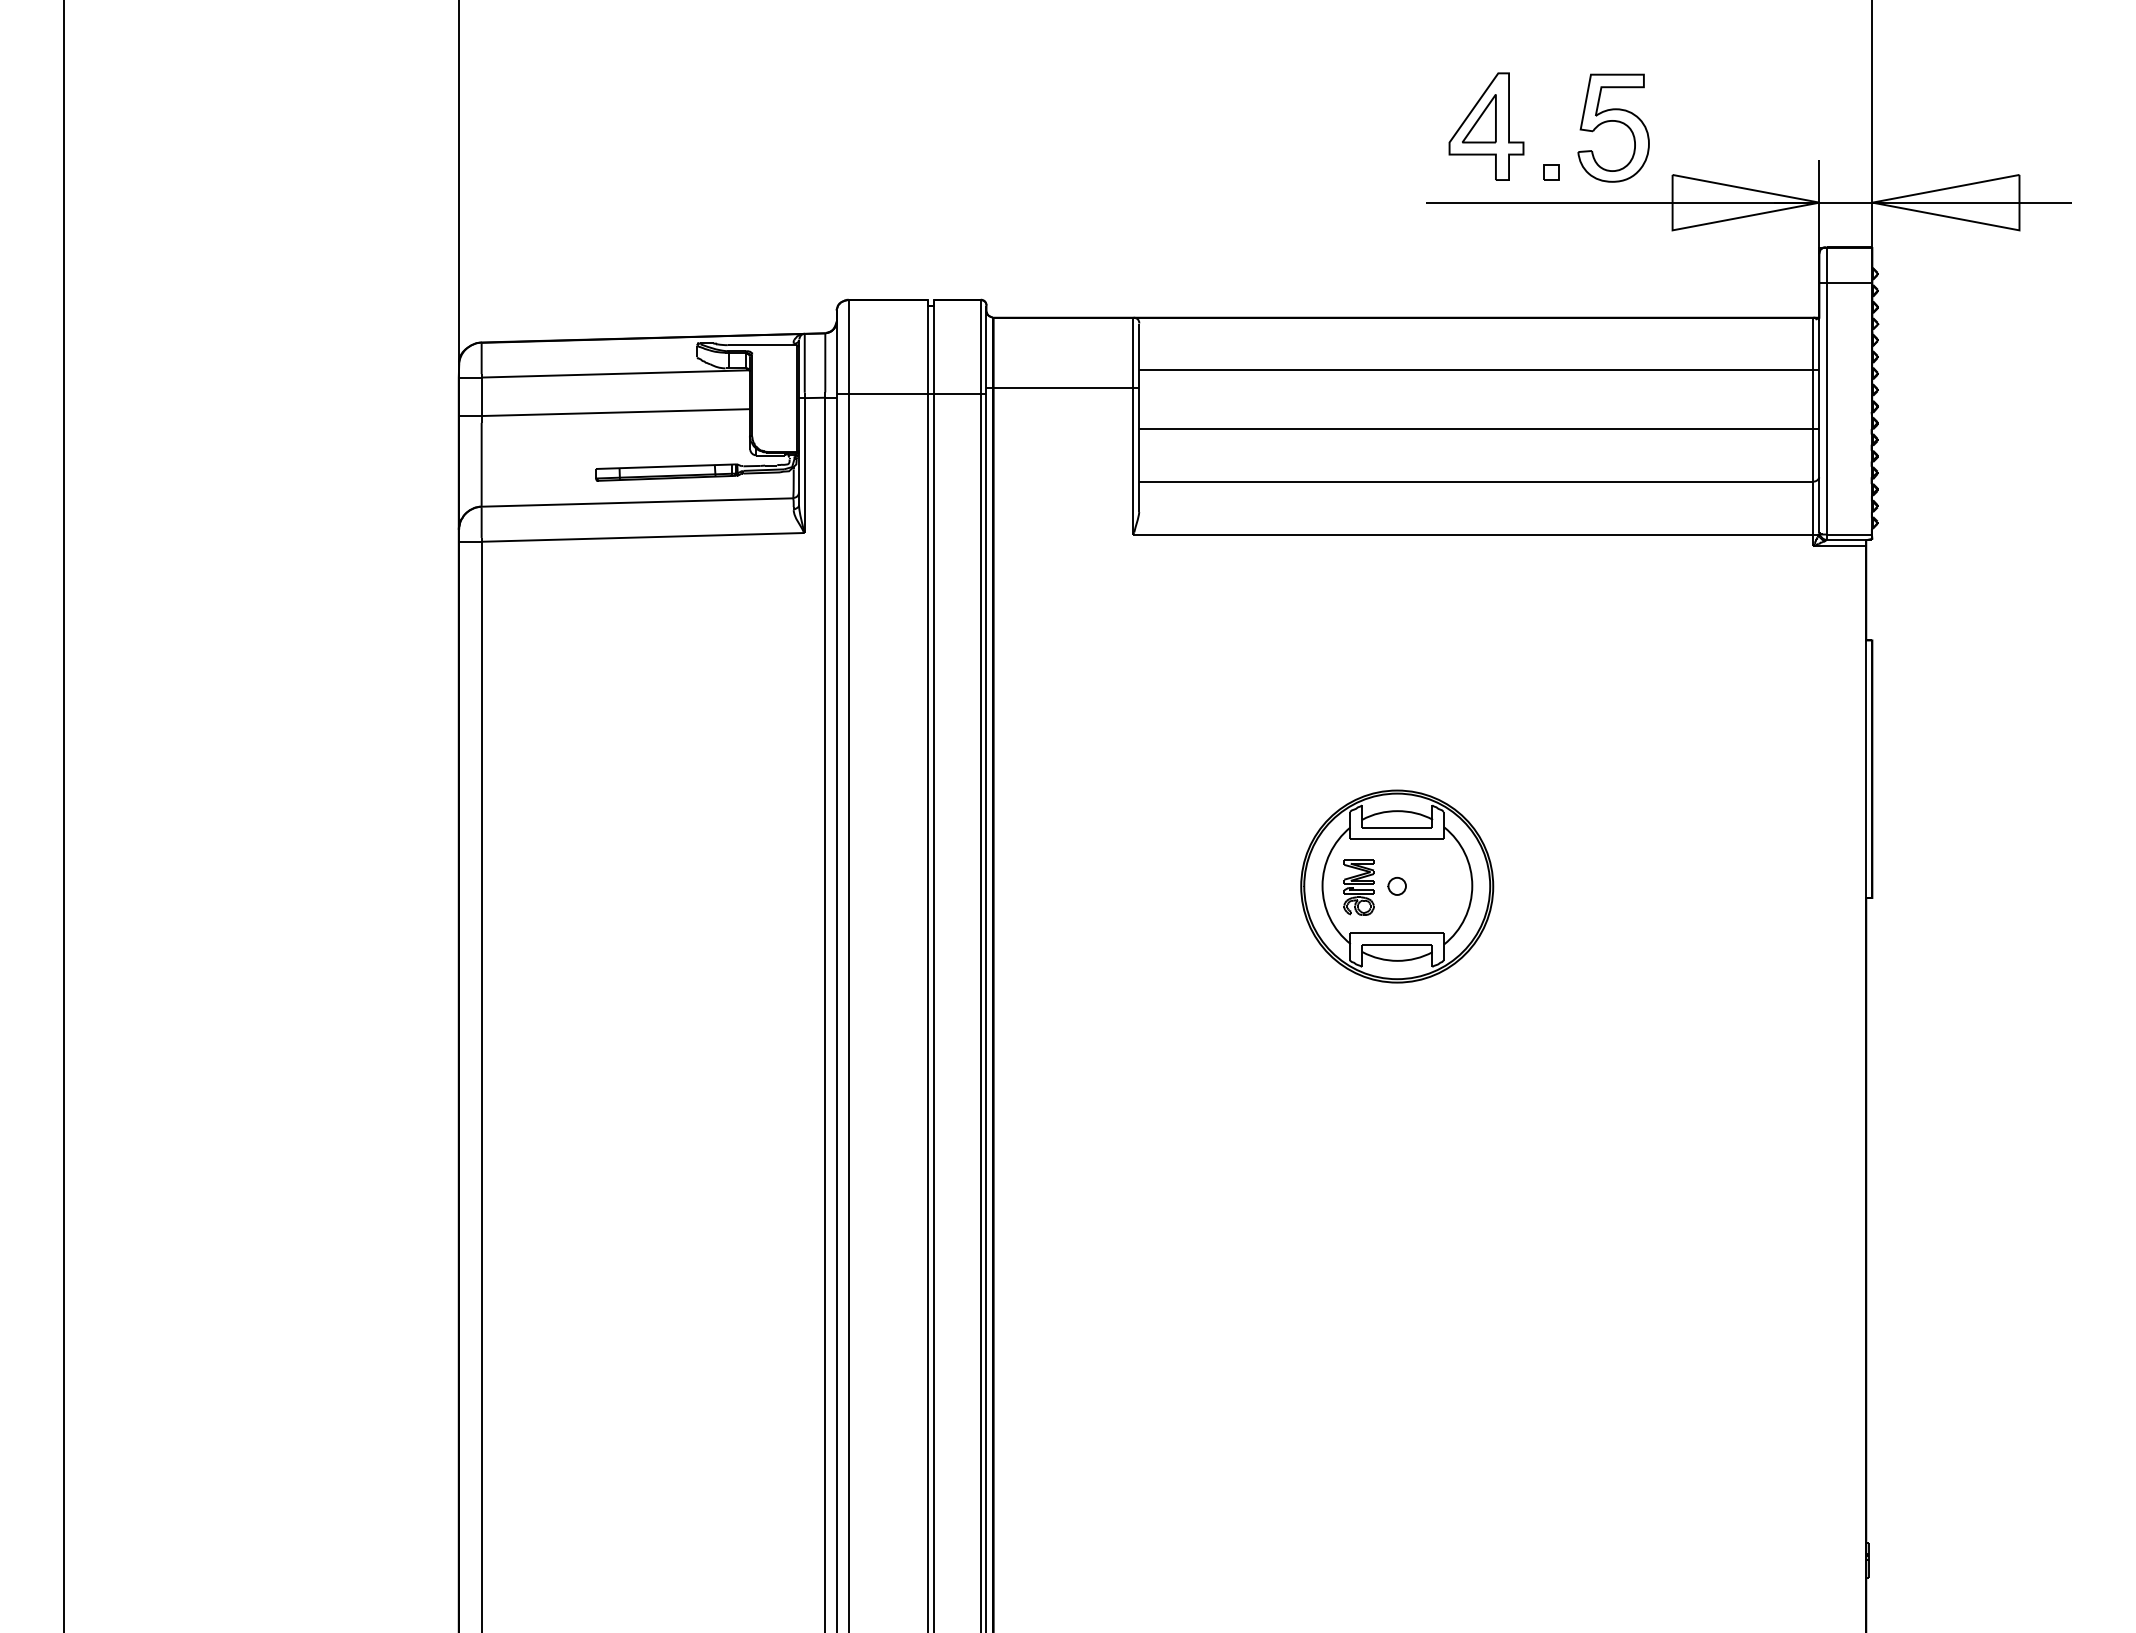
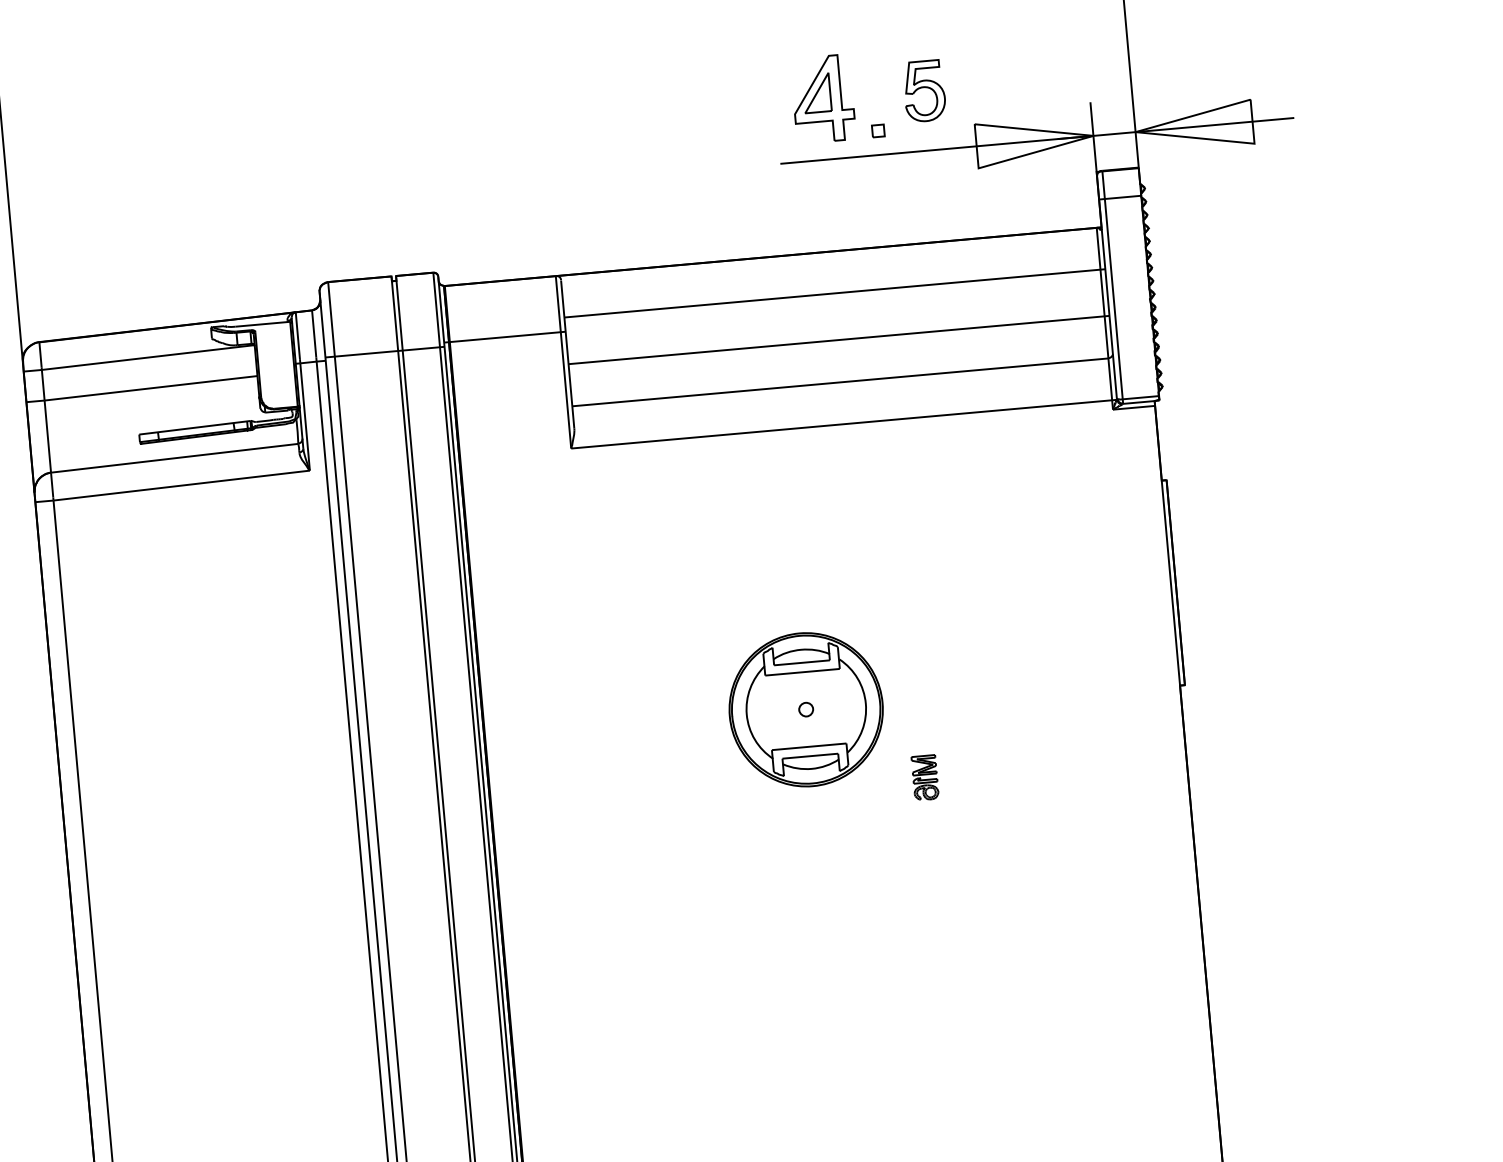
part: (1613, 127) -> (924, 90), size x0.7
part: (1358, 887) -> (924, 777), moved

